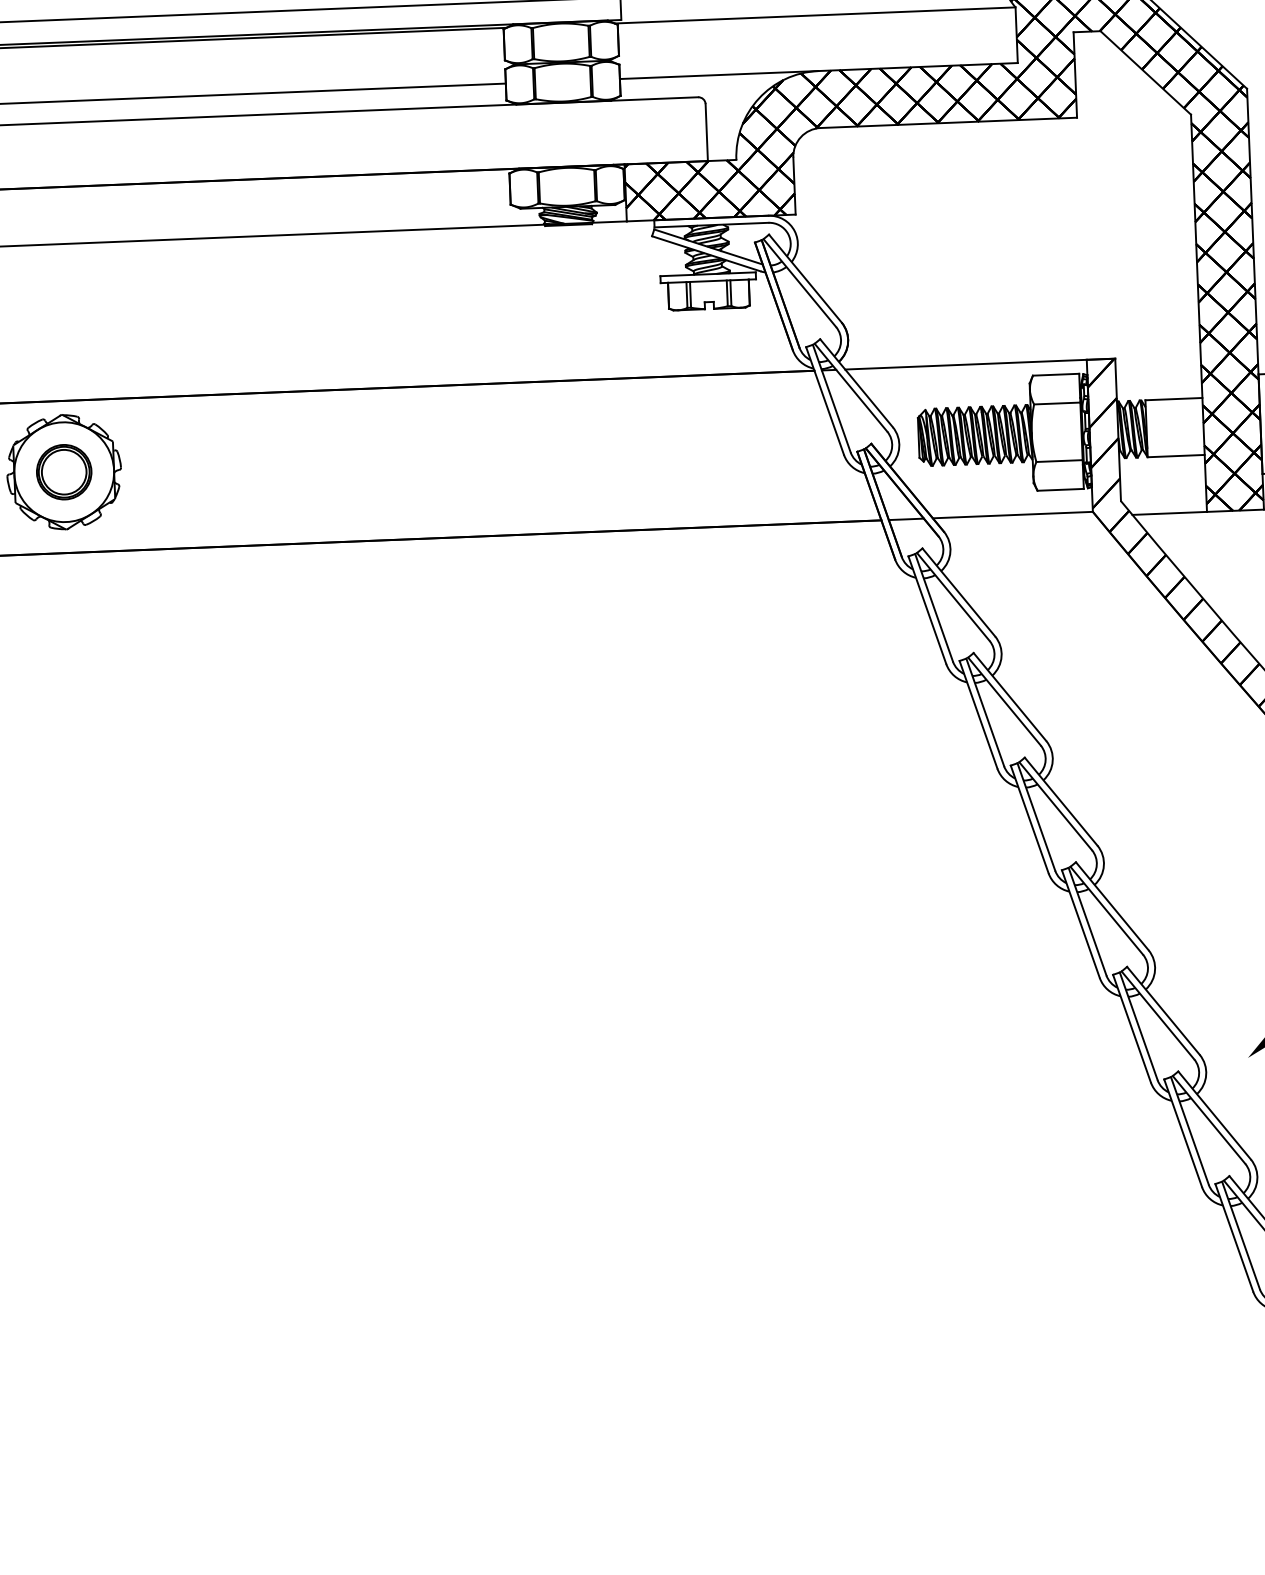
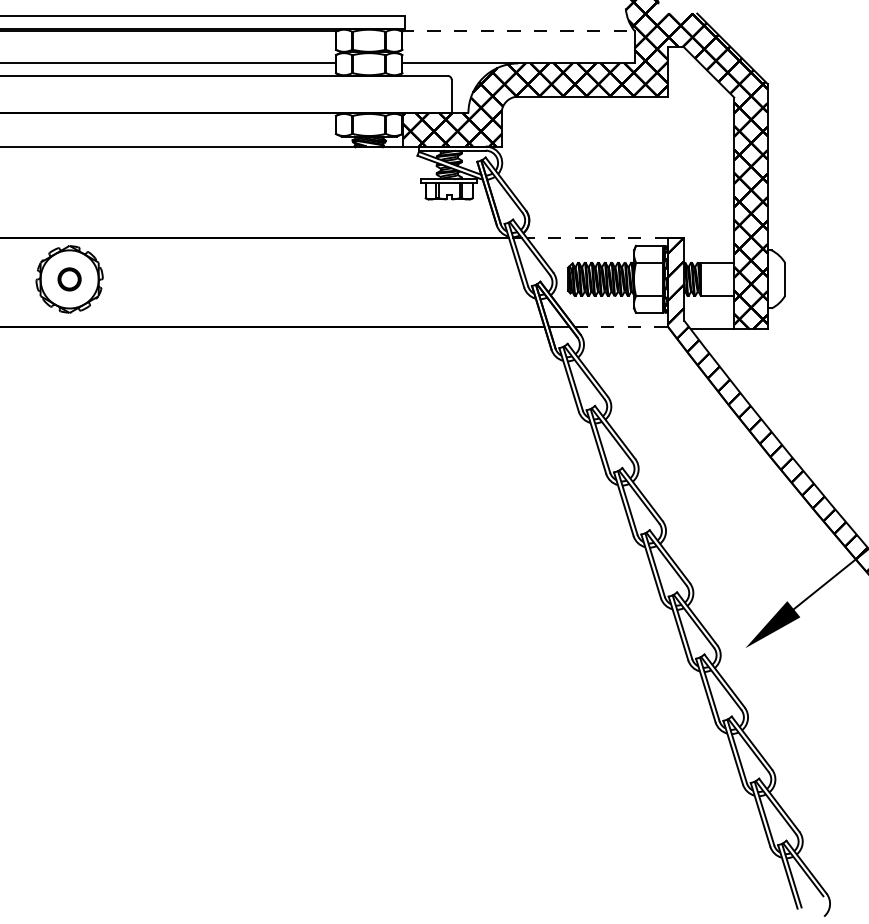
line: (814, 14) -> (517, 30), solid -> dashed
line: (964, 364) -> (596, 237), solid -> dashed
part: (63, 472) -> (69, 279), size x0.7
line: (1013, 514) -> (621, 326), solid -> dashed

